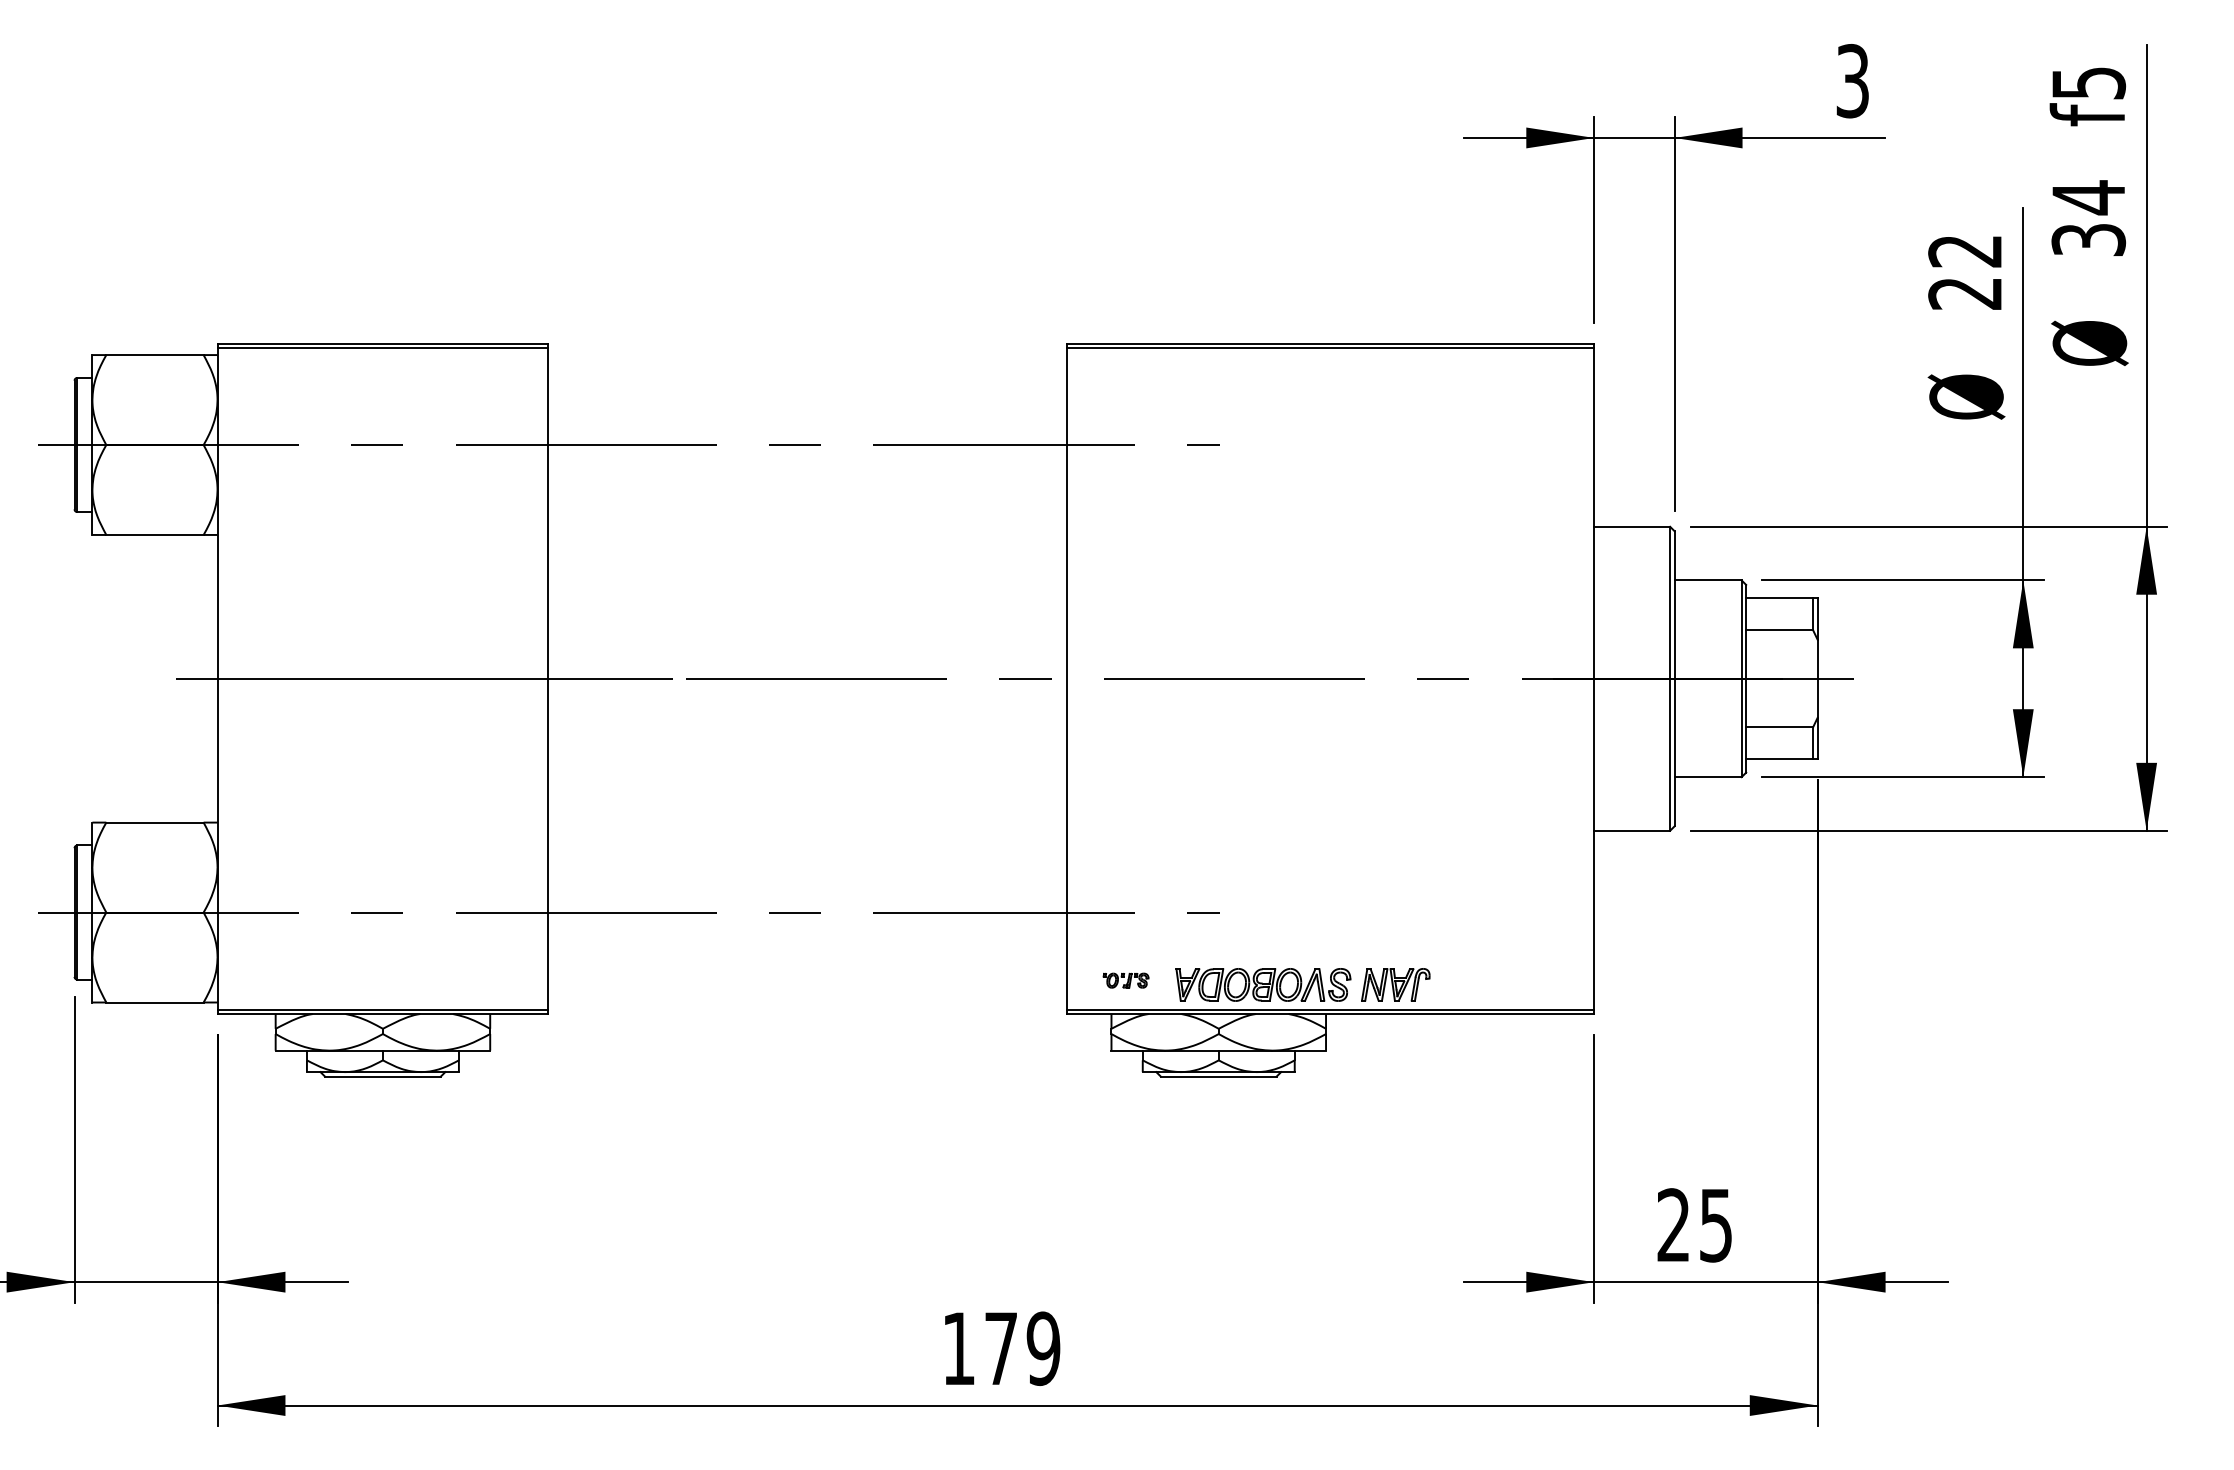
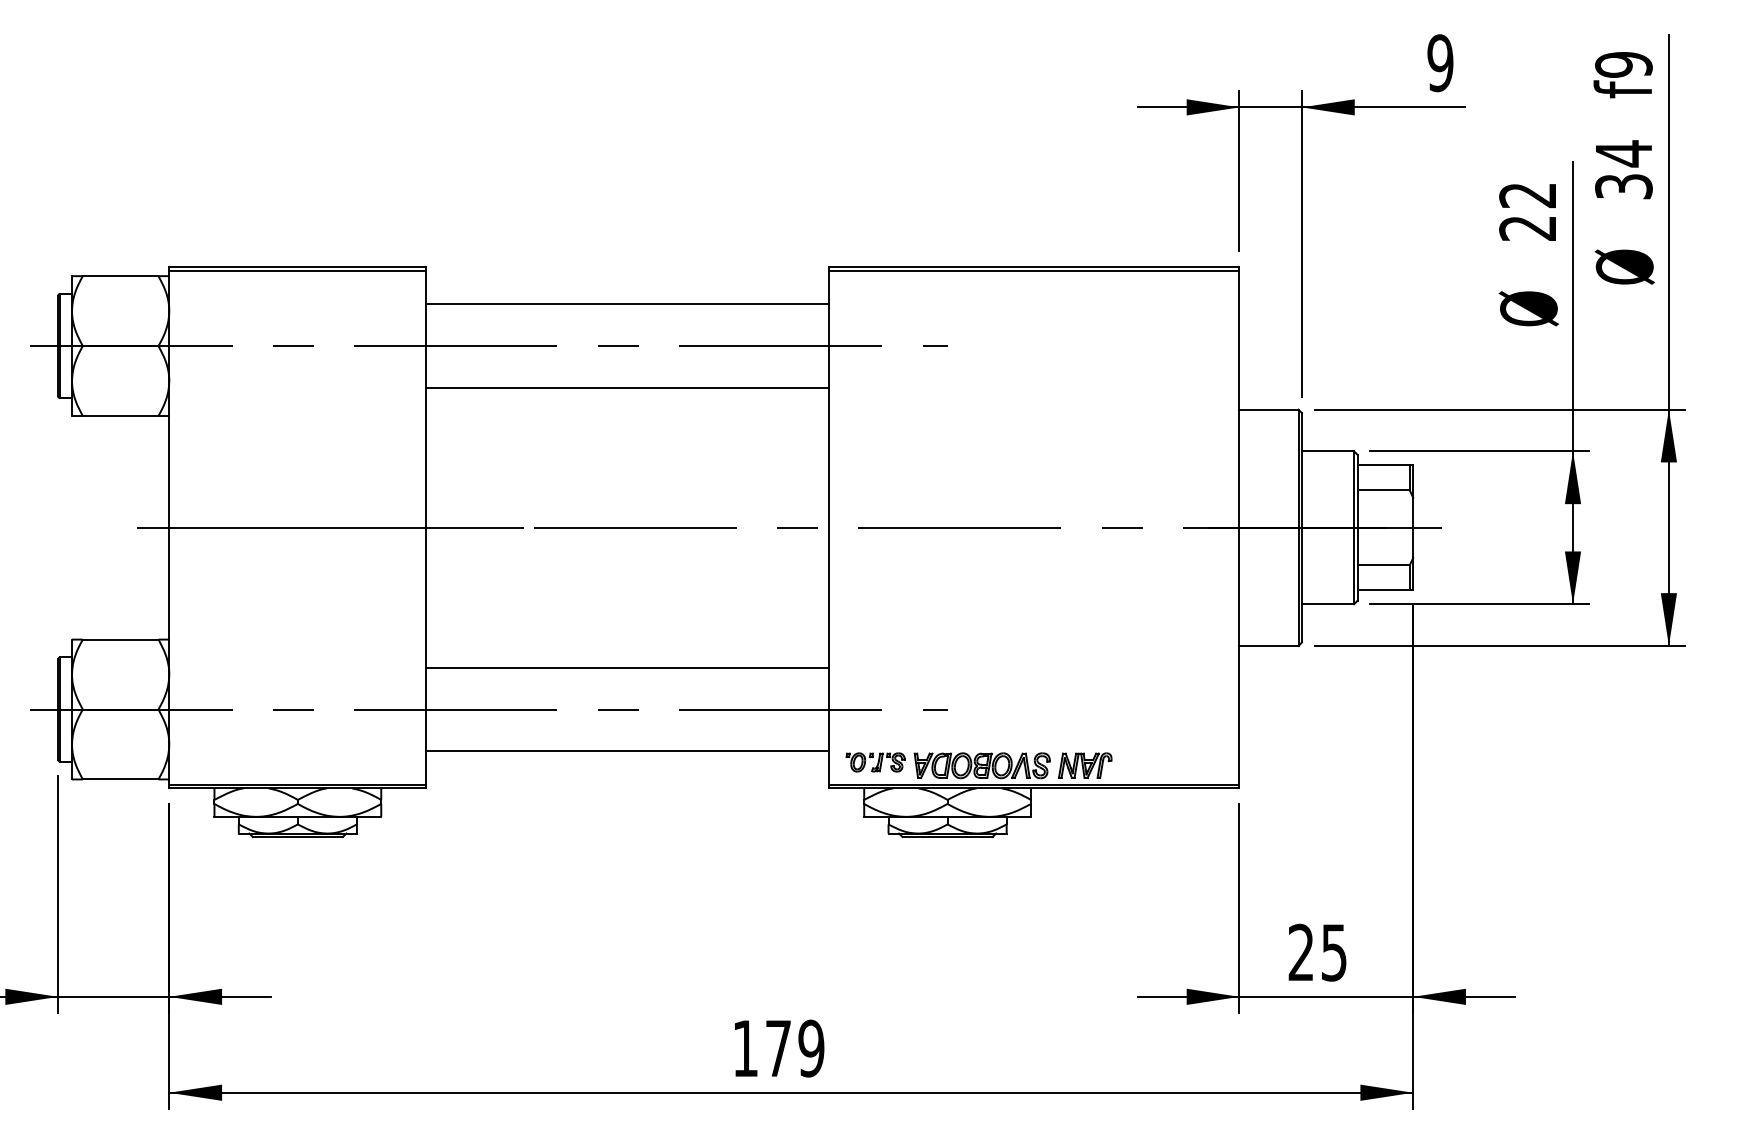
text: (1852, 81) -> (1440, 63), 3 -> 9
text: (2088, 82) -> (1623, 64), f5 -> f9
line: (806, 391) -> (627, 304), added
line: (806, 498) -> (627, 387), added
line: (806, 858) -> (627, 667), added
line: (806, 966) -> (627, 751), added
part: (1126, 980) -> (875, 762), size x1.67

